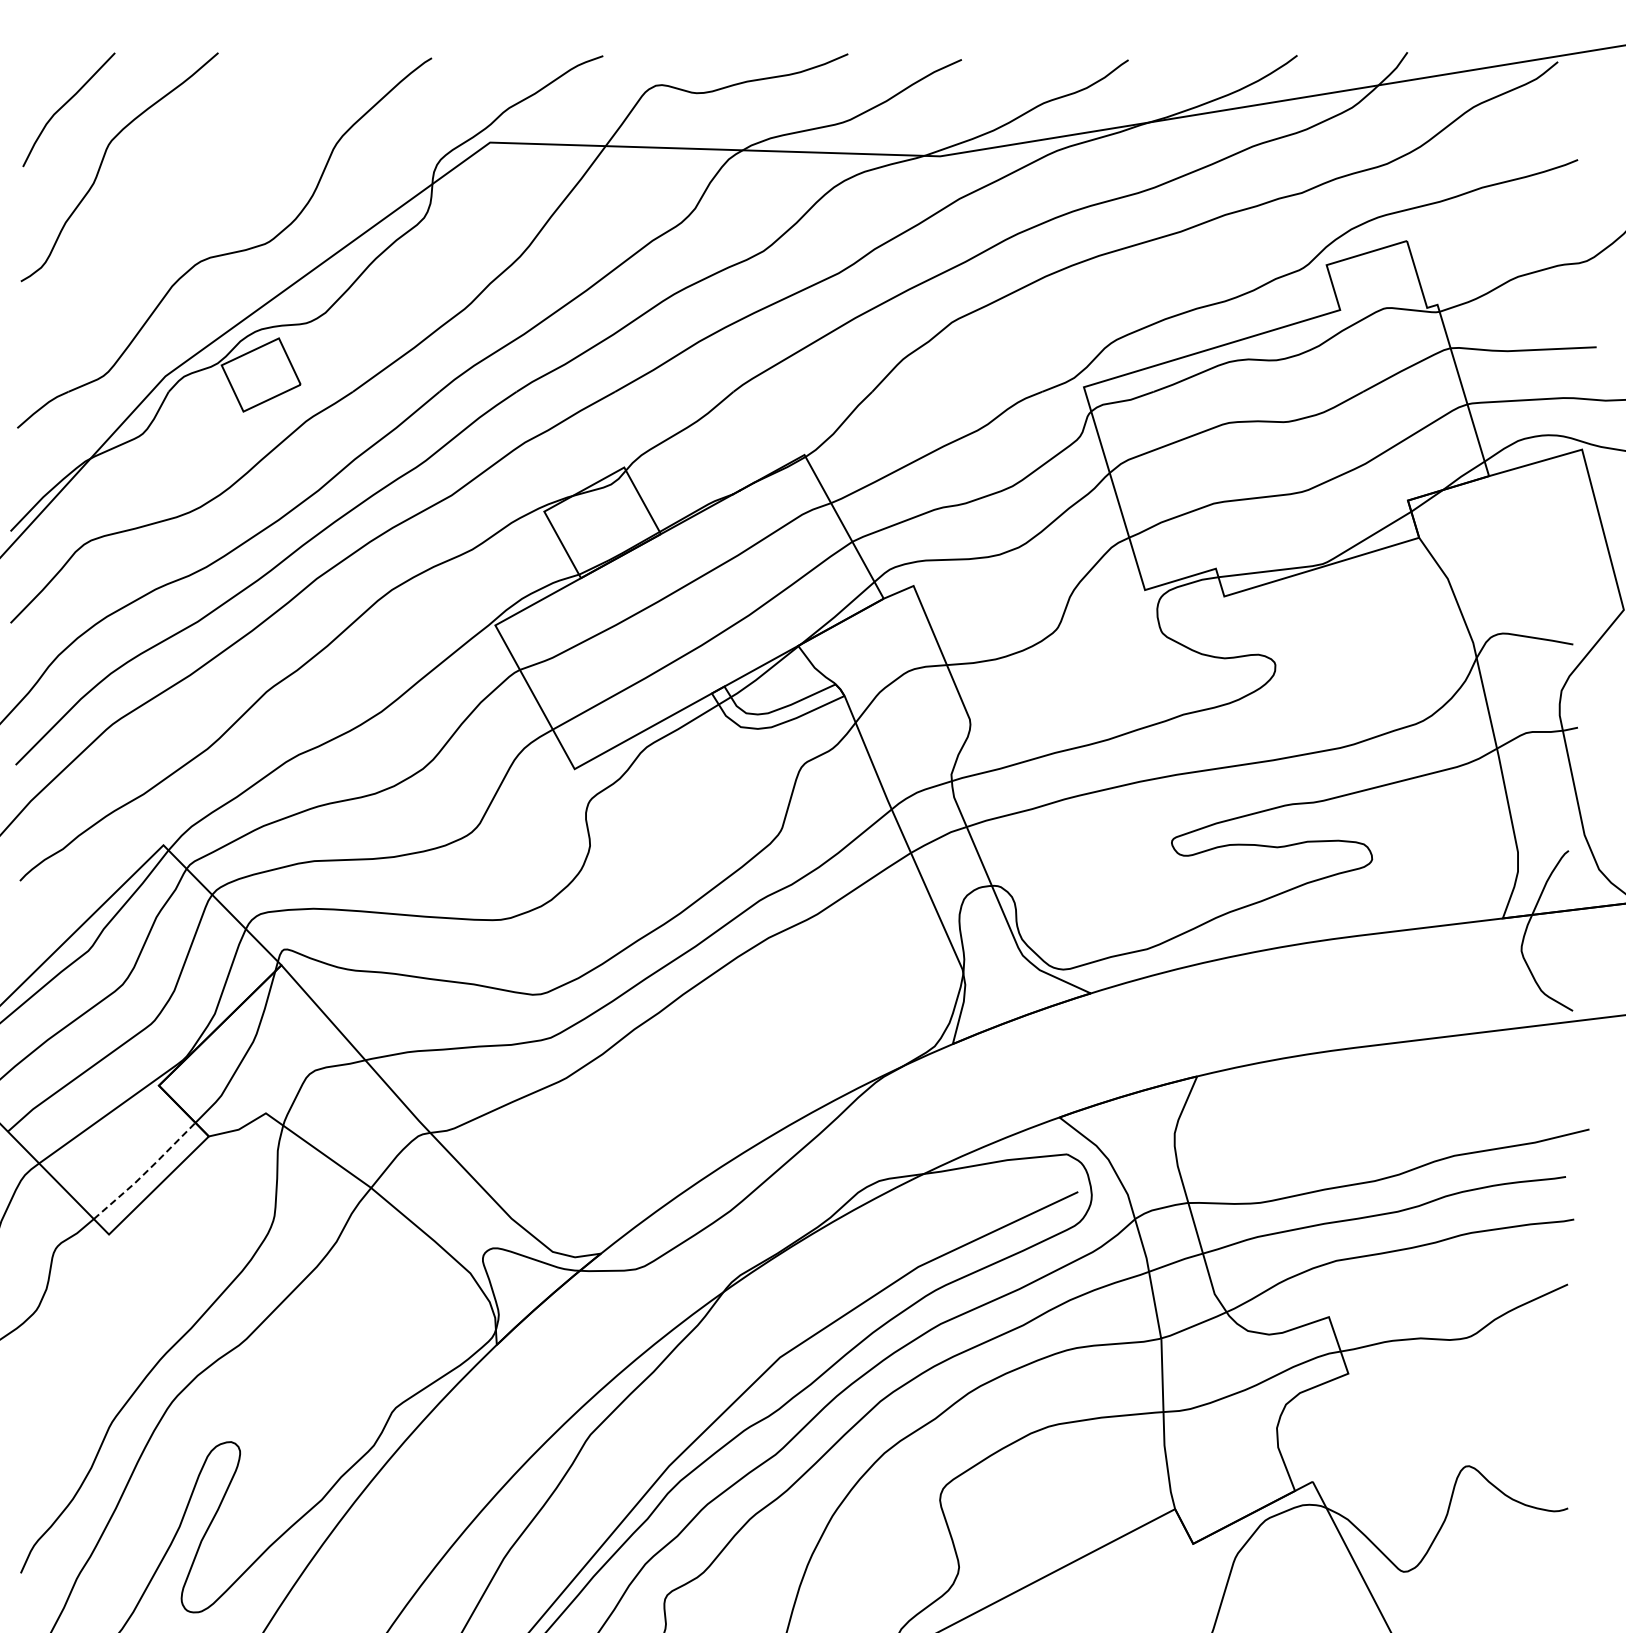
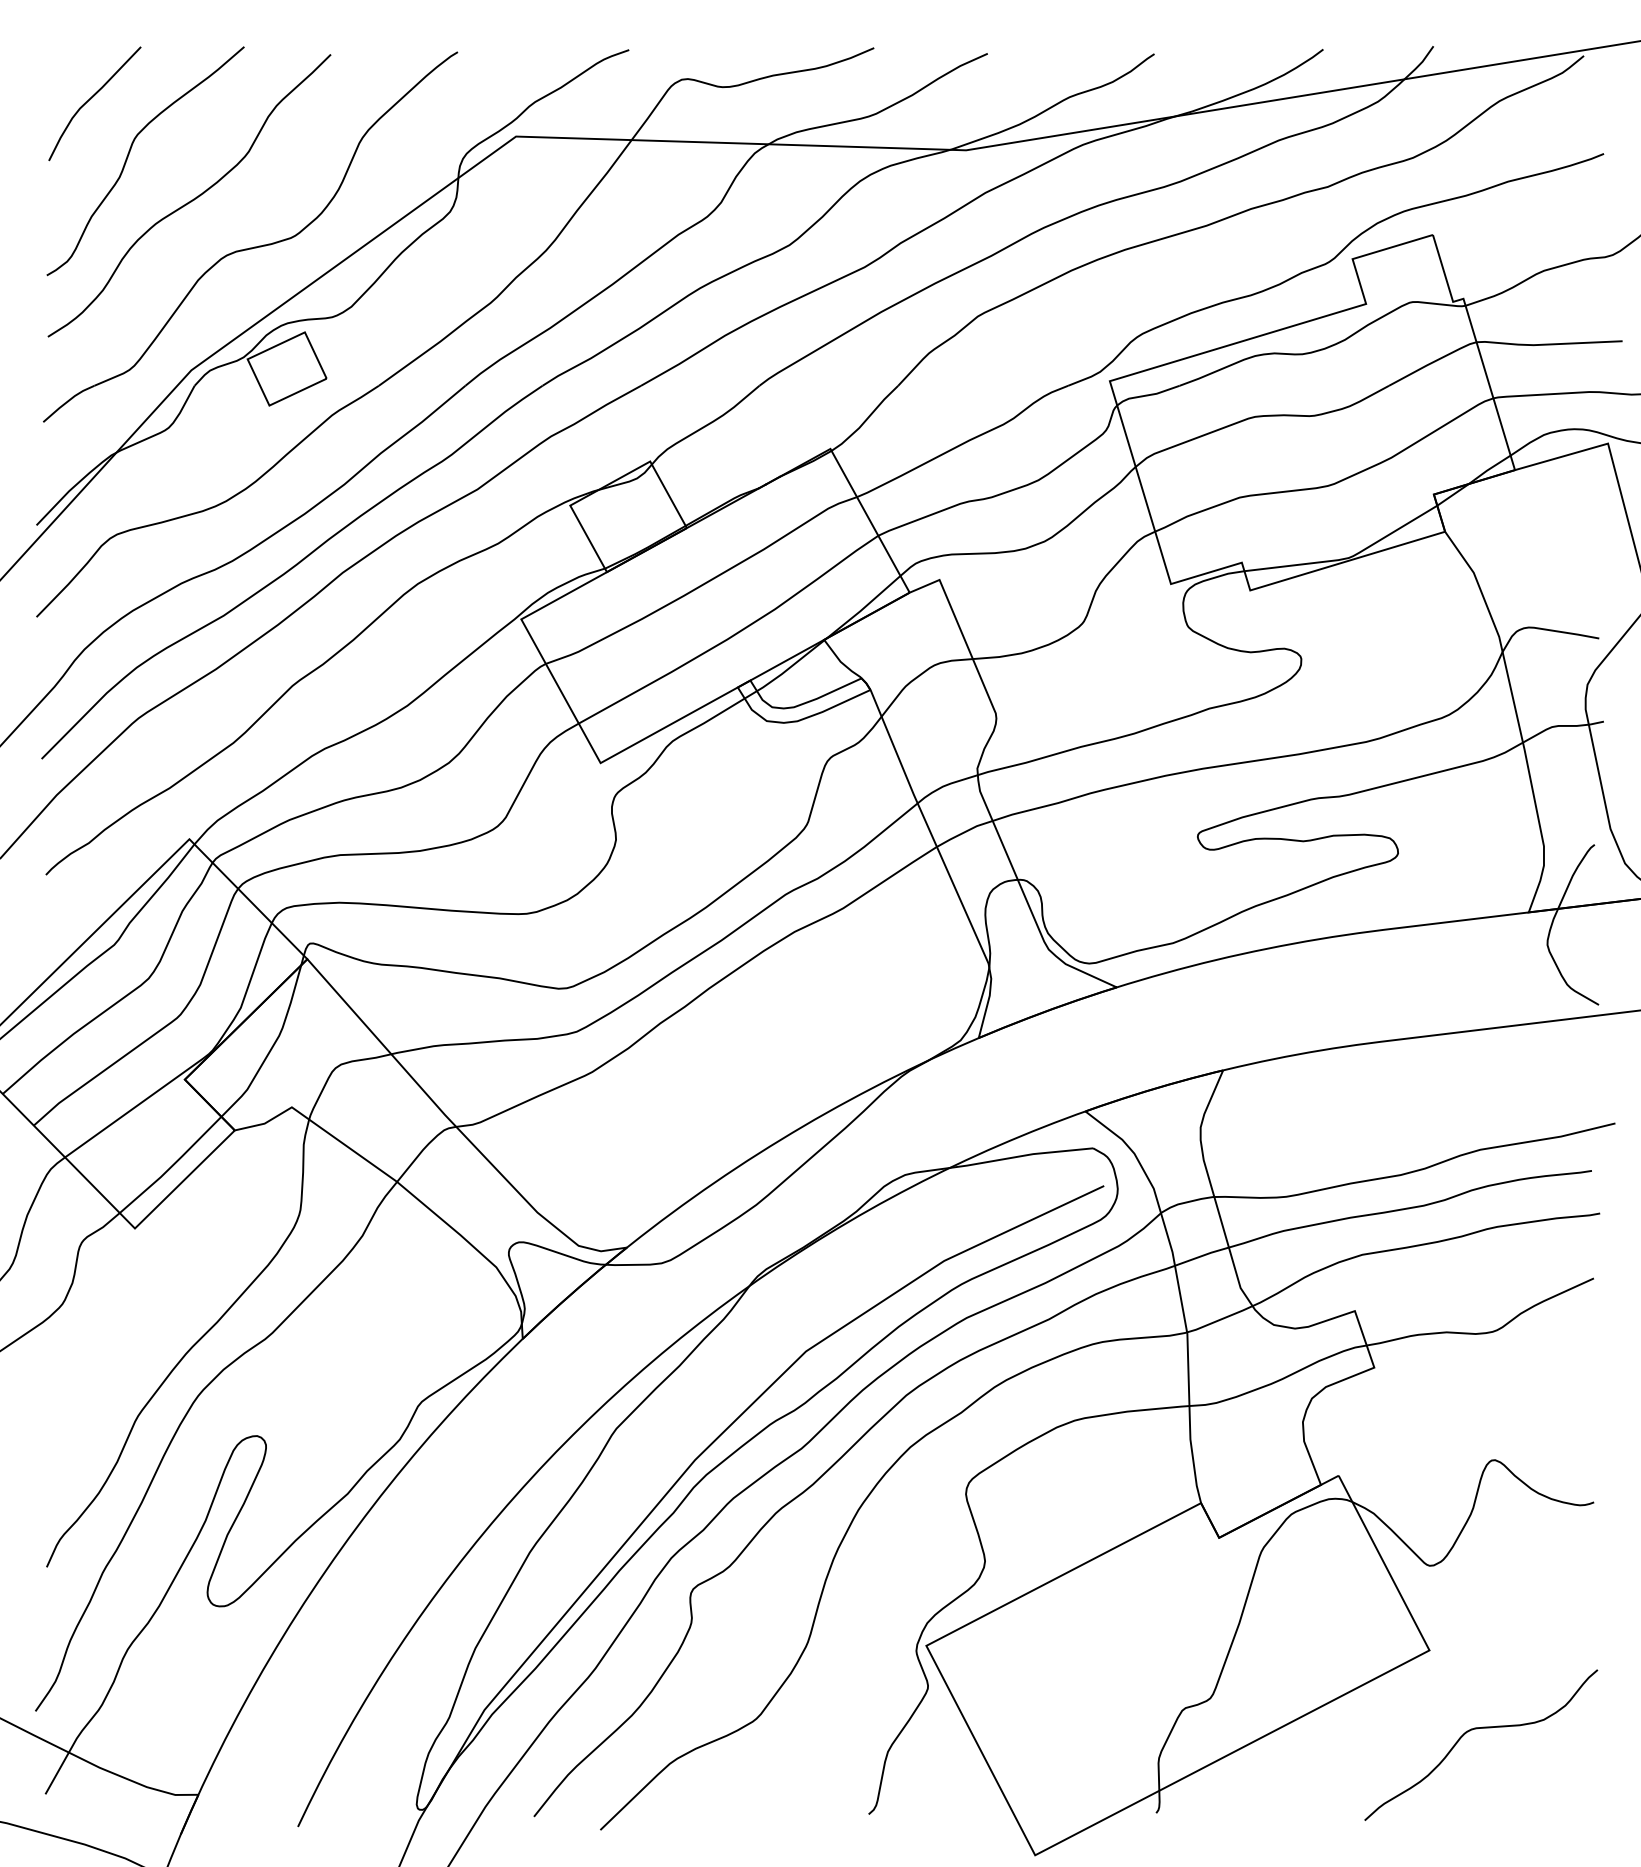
curve: (167, 204) -> (193, 198), added
line: (145, 1172) -> (171, 1166), dashed -> solid

